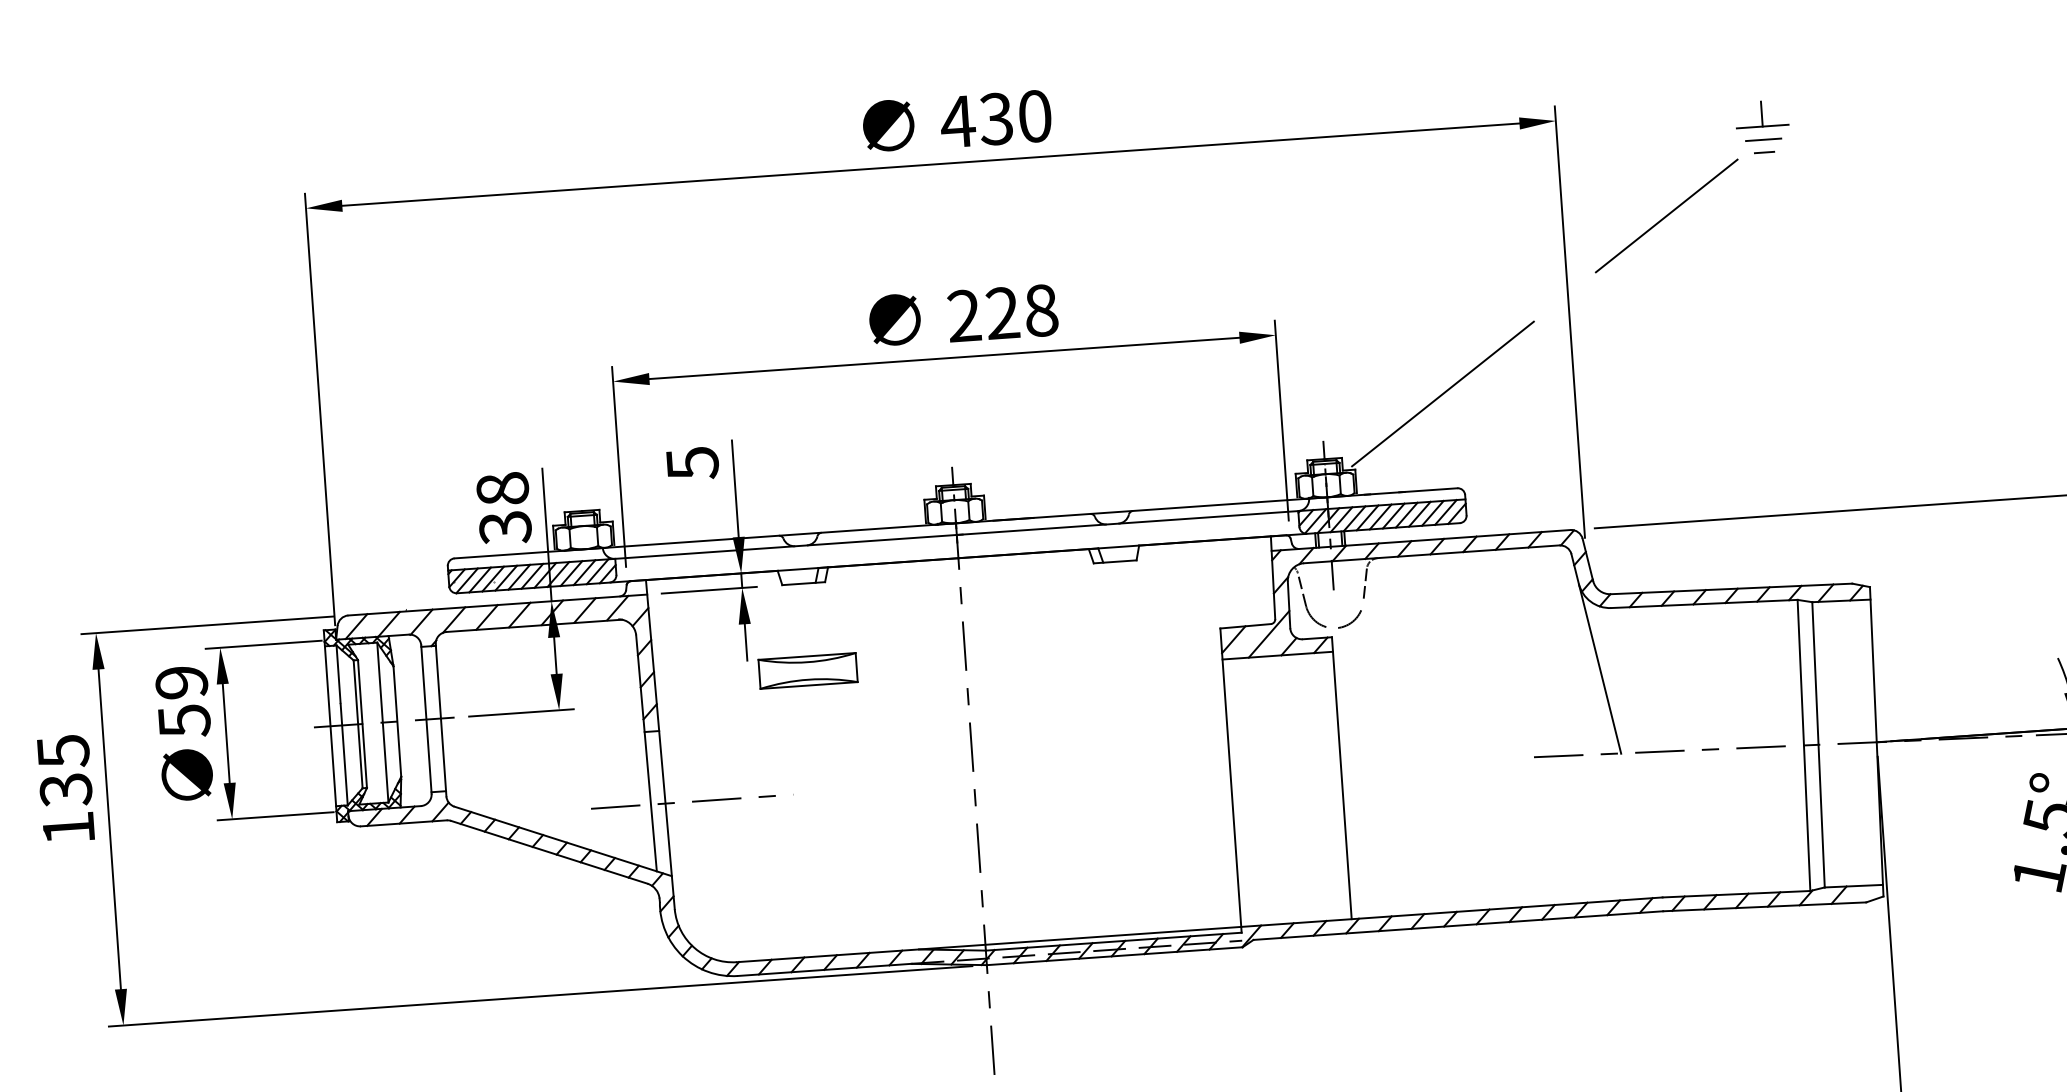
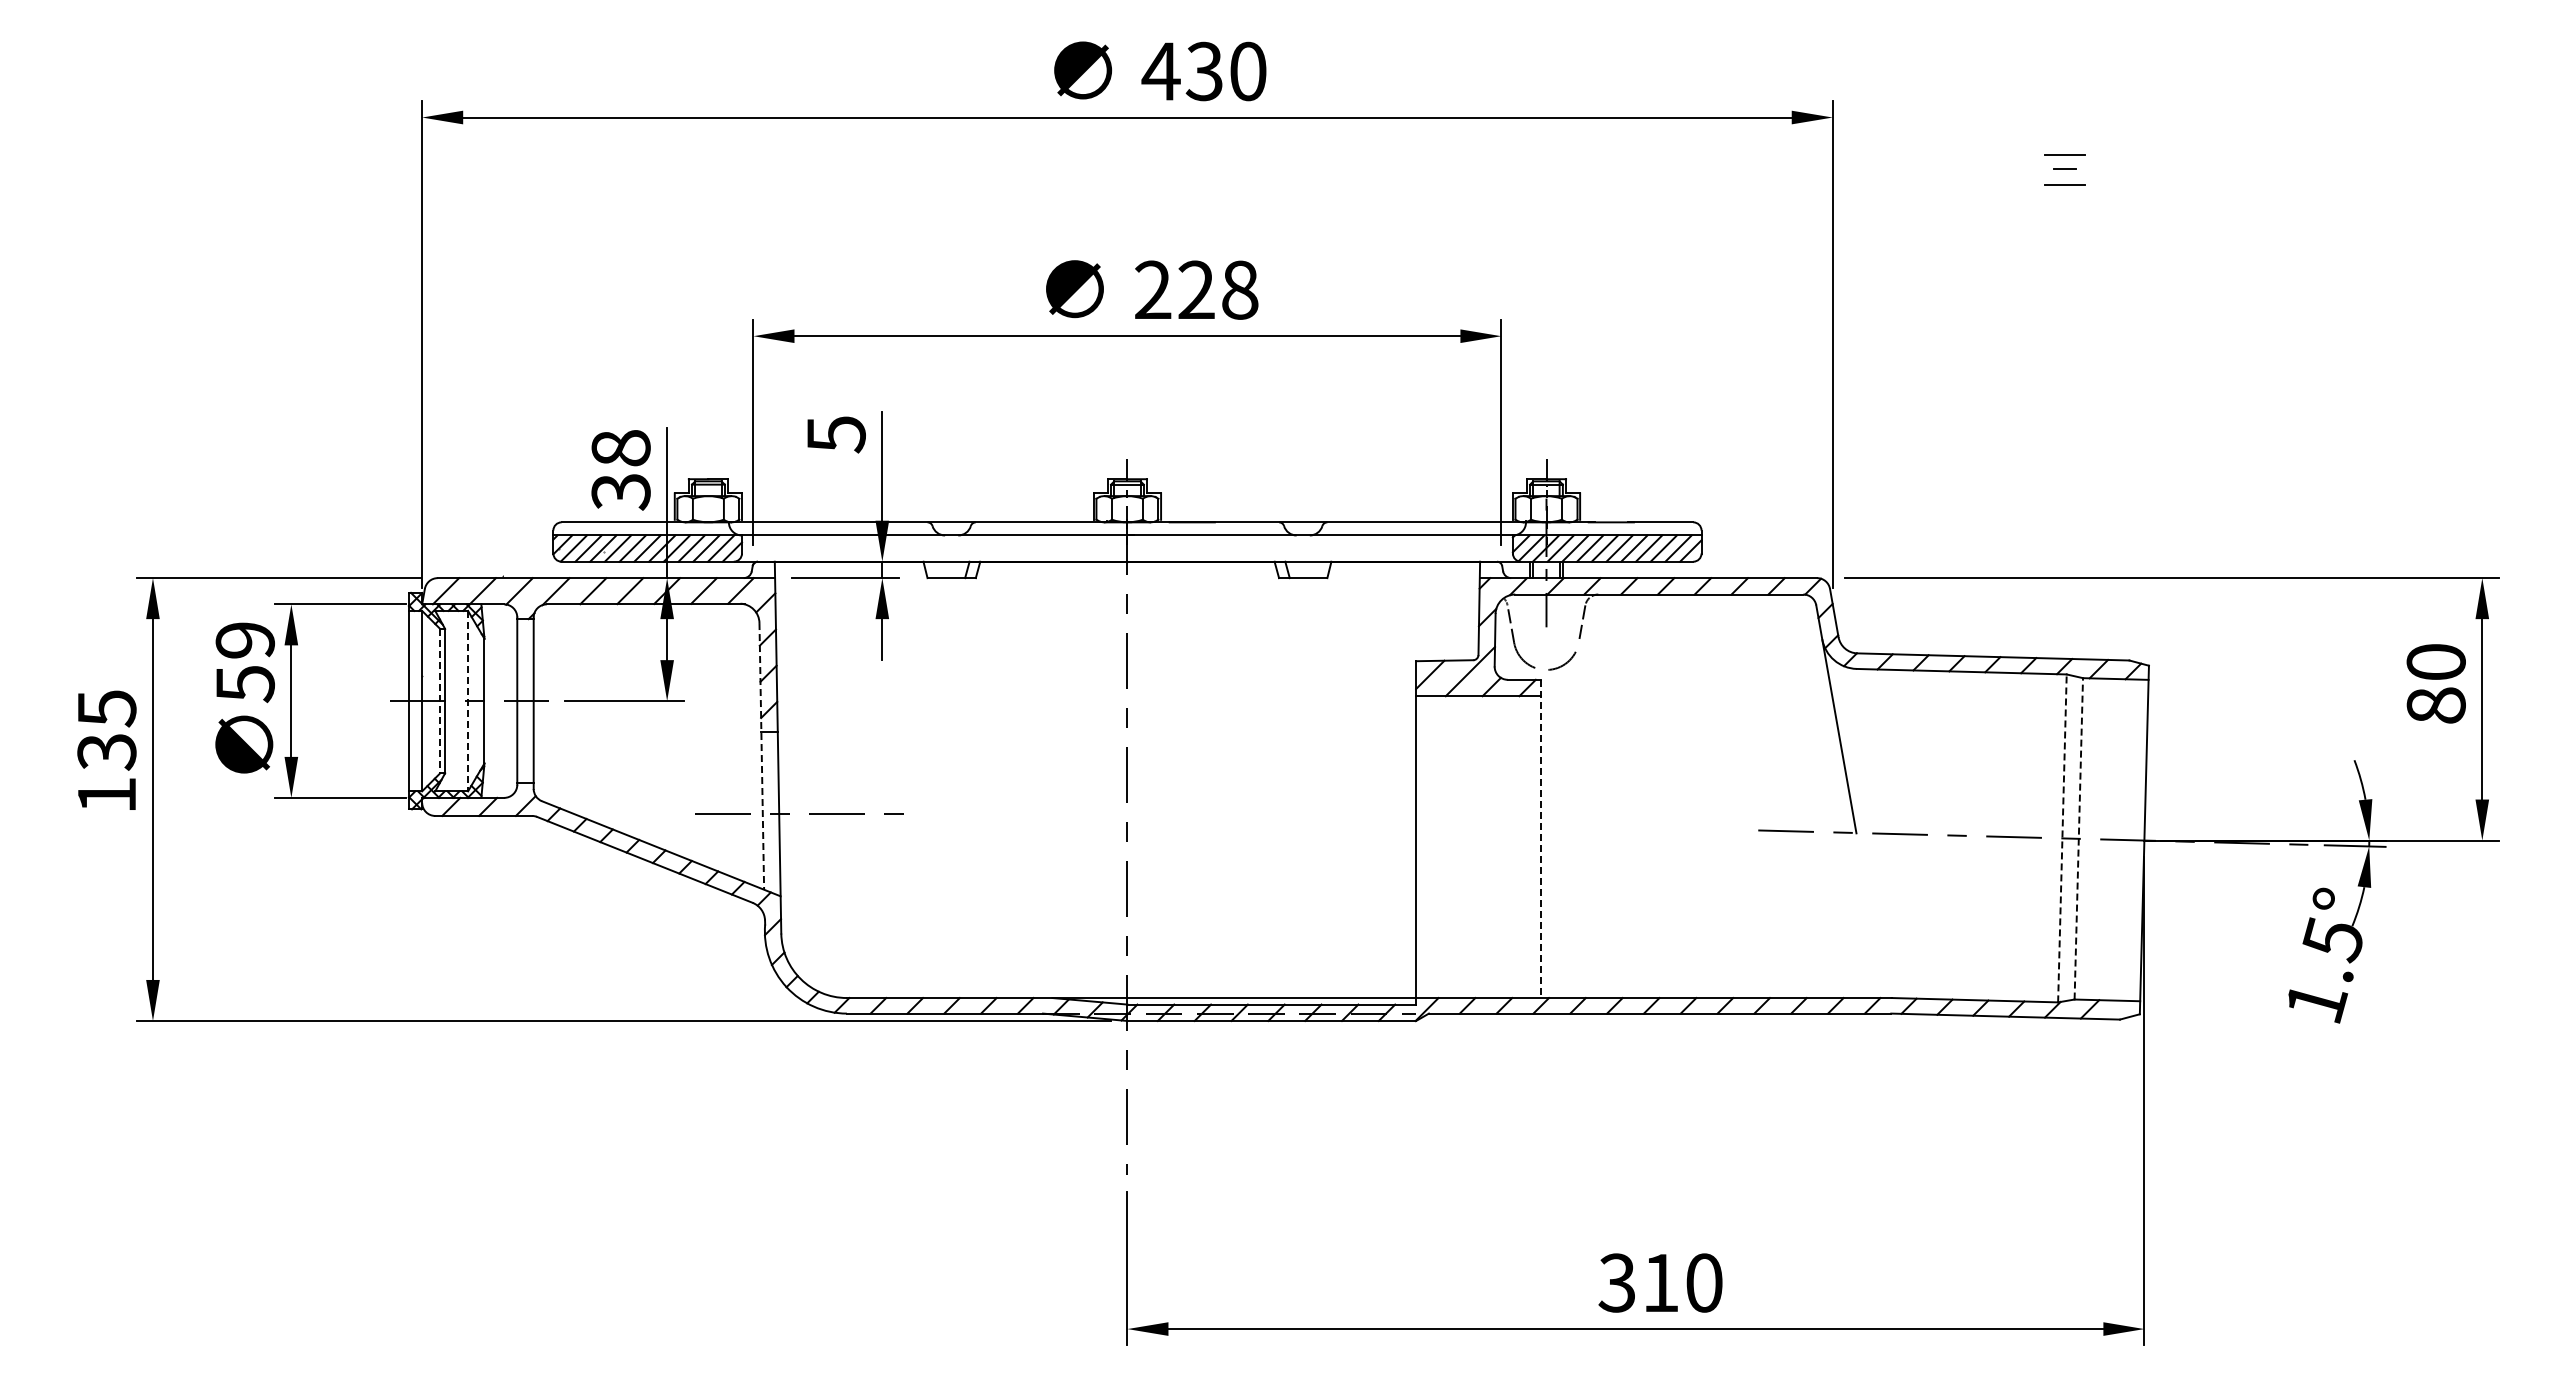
part: (1761, 113) -> (2064, 125), removed
line: (1765, 165) -> (2064, 184), added
line: (1666, 215) -> (1949, 232), removed
line: (1442, 394) -> (1684, 415), removed
part: (807, 670) -> (949, 676), removed
line: (383, 722) -> (468, 701), solid -> dashed
line: (358, 724) -> (440, 701), solid -> dashed
line: (1803, 744) -> (2062, 837), solid -> dashed
line: (1818, 744) -> (2078, 838), solid -> dashed
line: (646, 753) -> (761, 756), solid -> dashed
line: (1341, 778) -> (1540, 839), solid -> dashed

